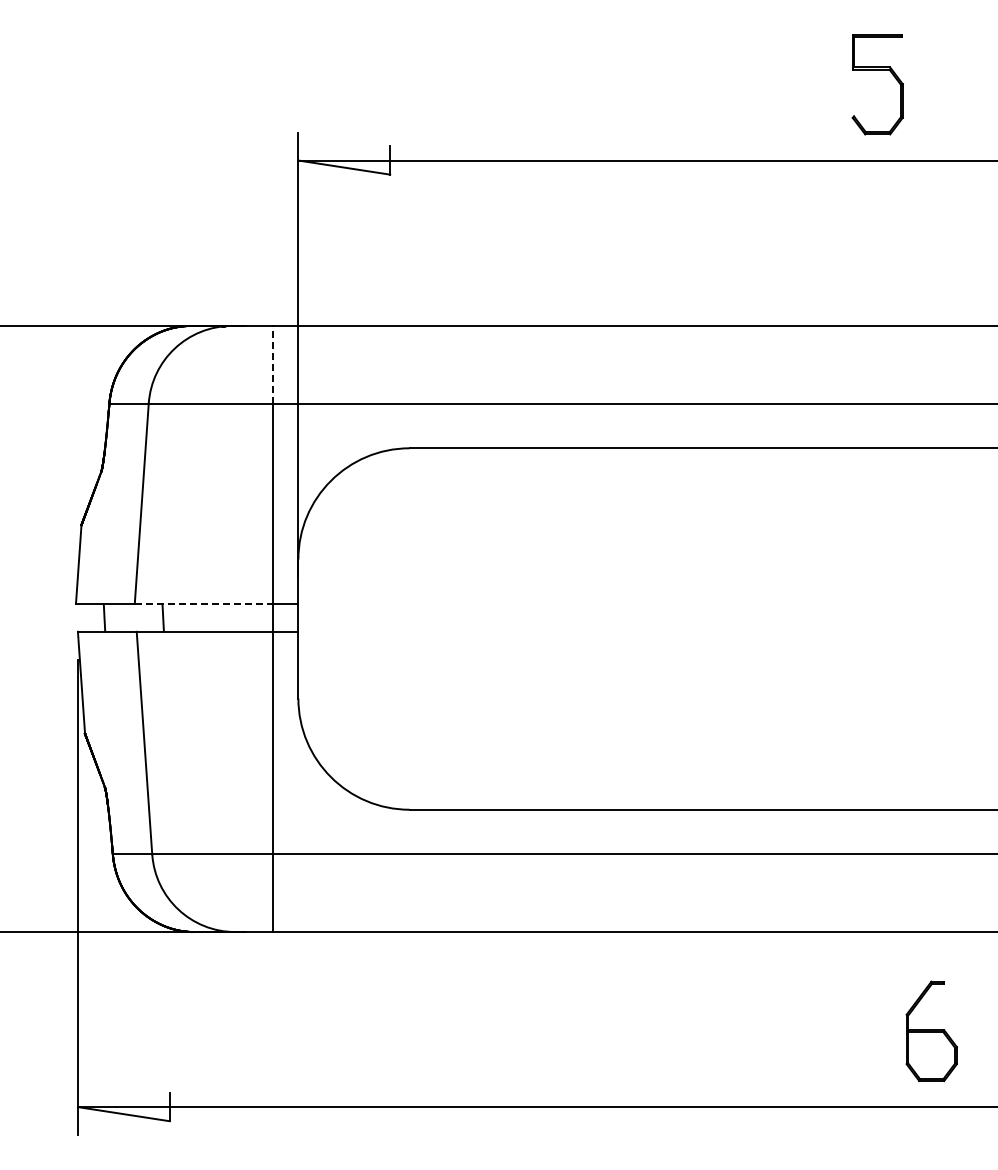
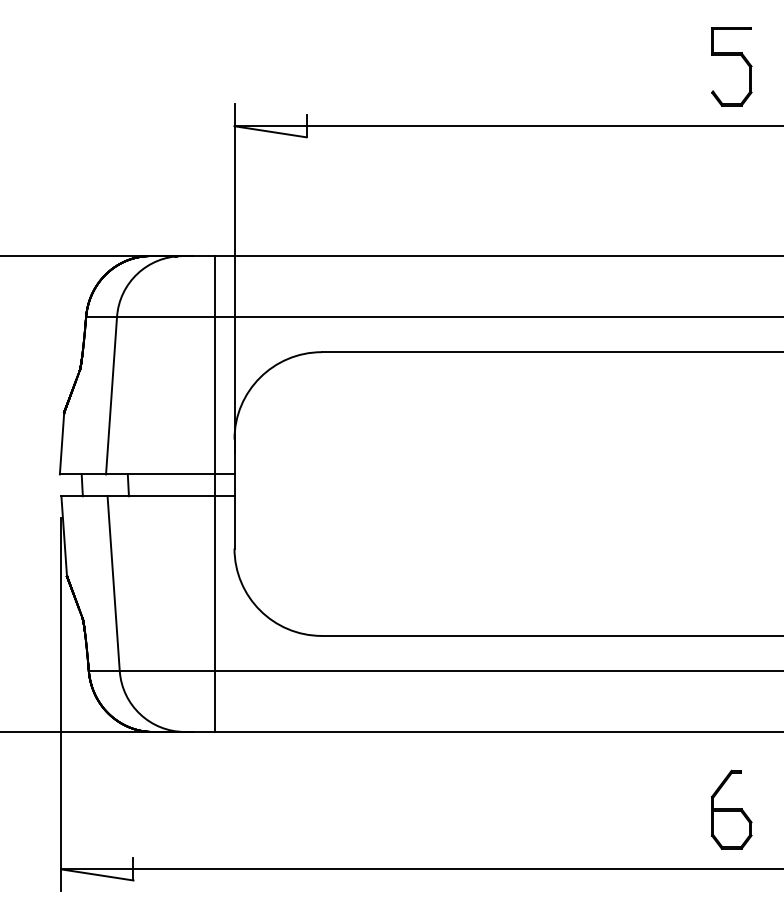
part: (877, 70) -> (731, 55), moved
line: (273, 364) -> (214, 286), dashed -> solid
line: (204, 604) -> (160, 474), dashed -> solid

